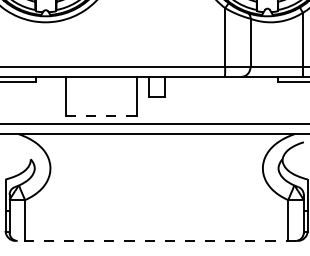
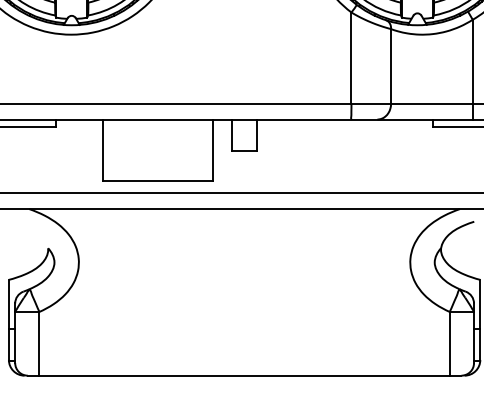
line: (100, 116) -> (156, 181), dashed -> solid
line: (156, 240) -> (244, 374), dashed -> solid

